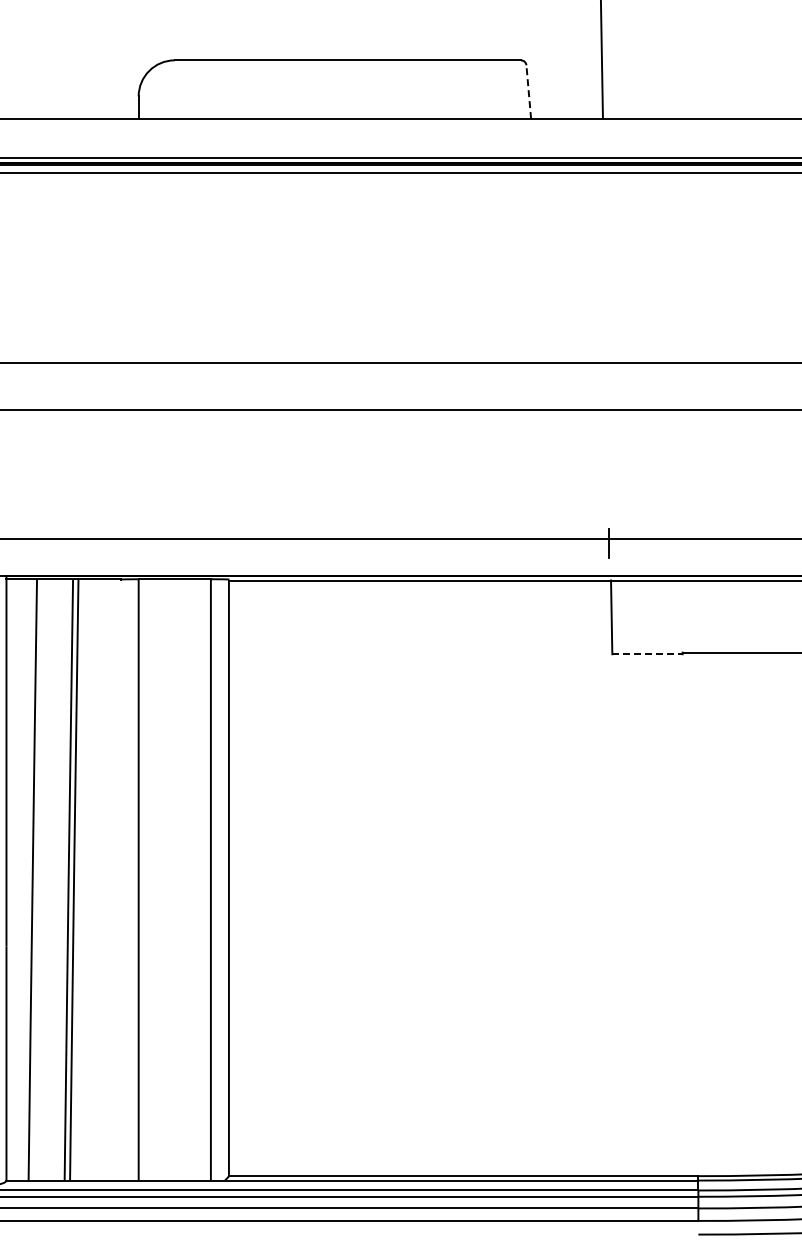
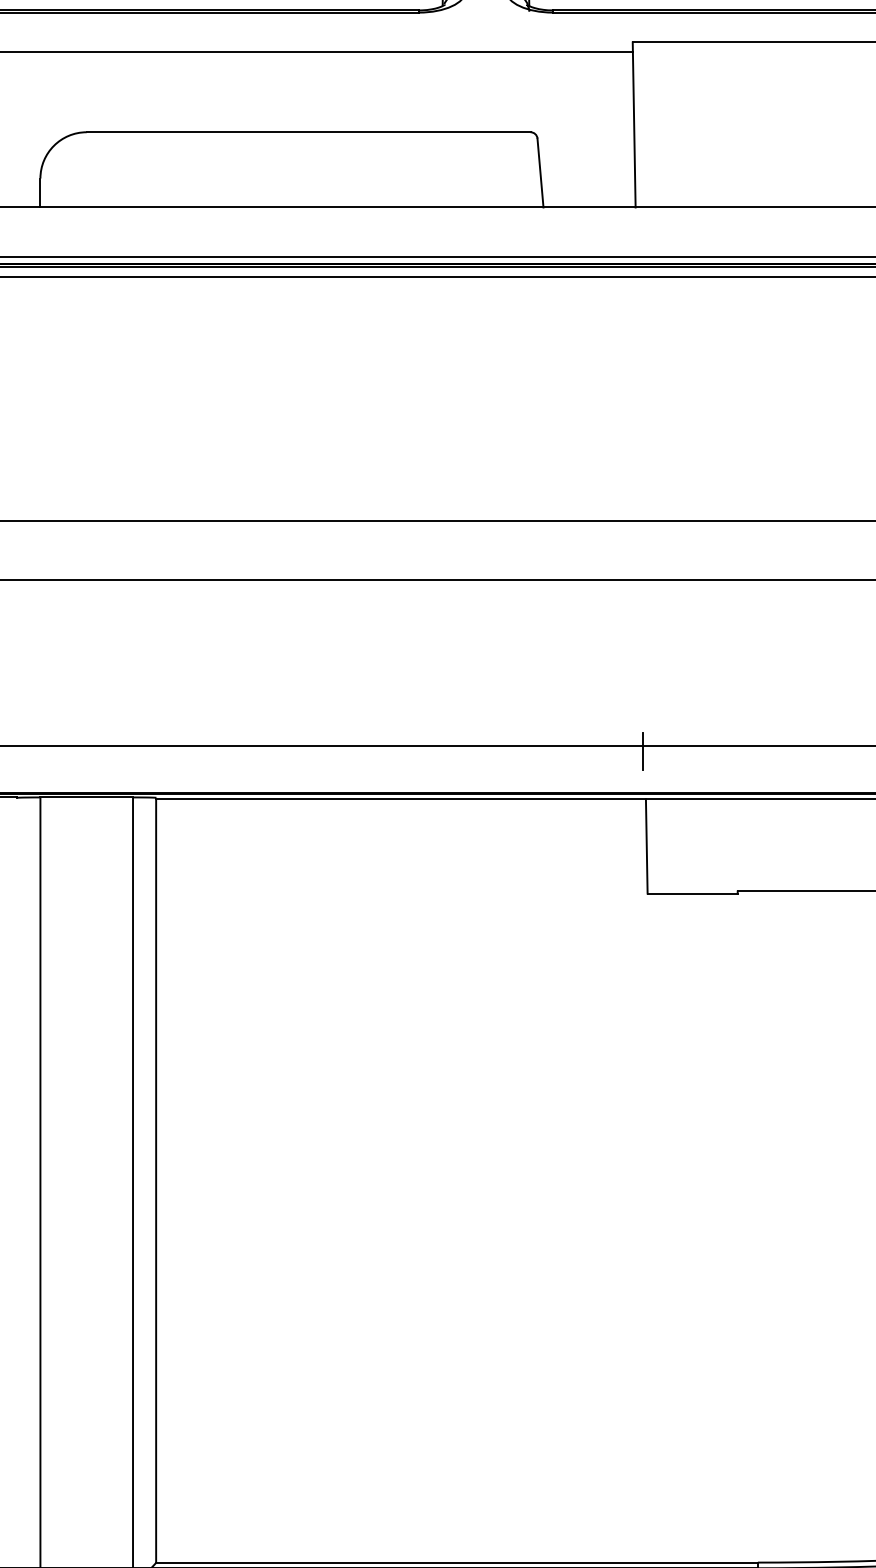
line: (528, 92) -> (540, 173), dashed -> solid
line: (647, 654) -> (692, 893), dashed -> solid

